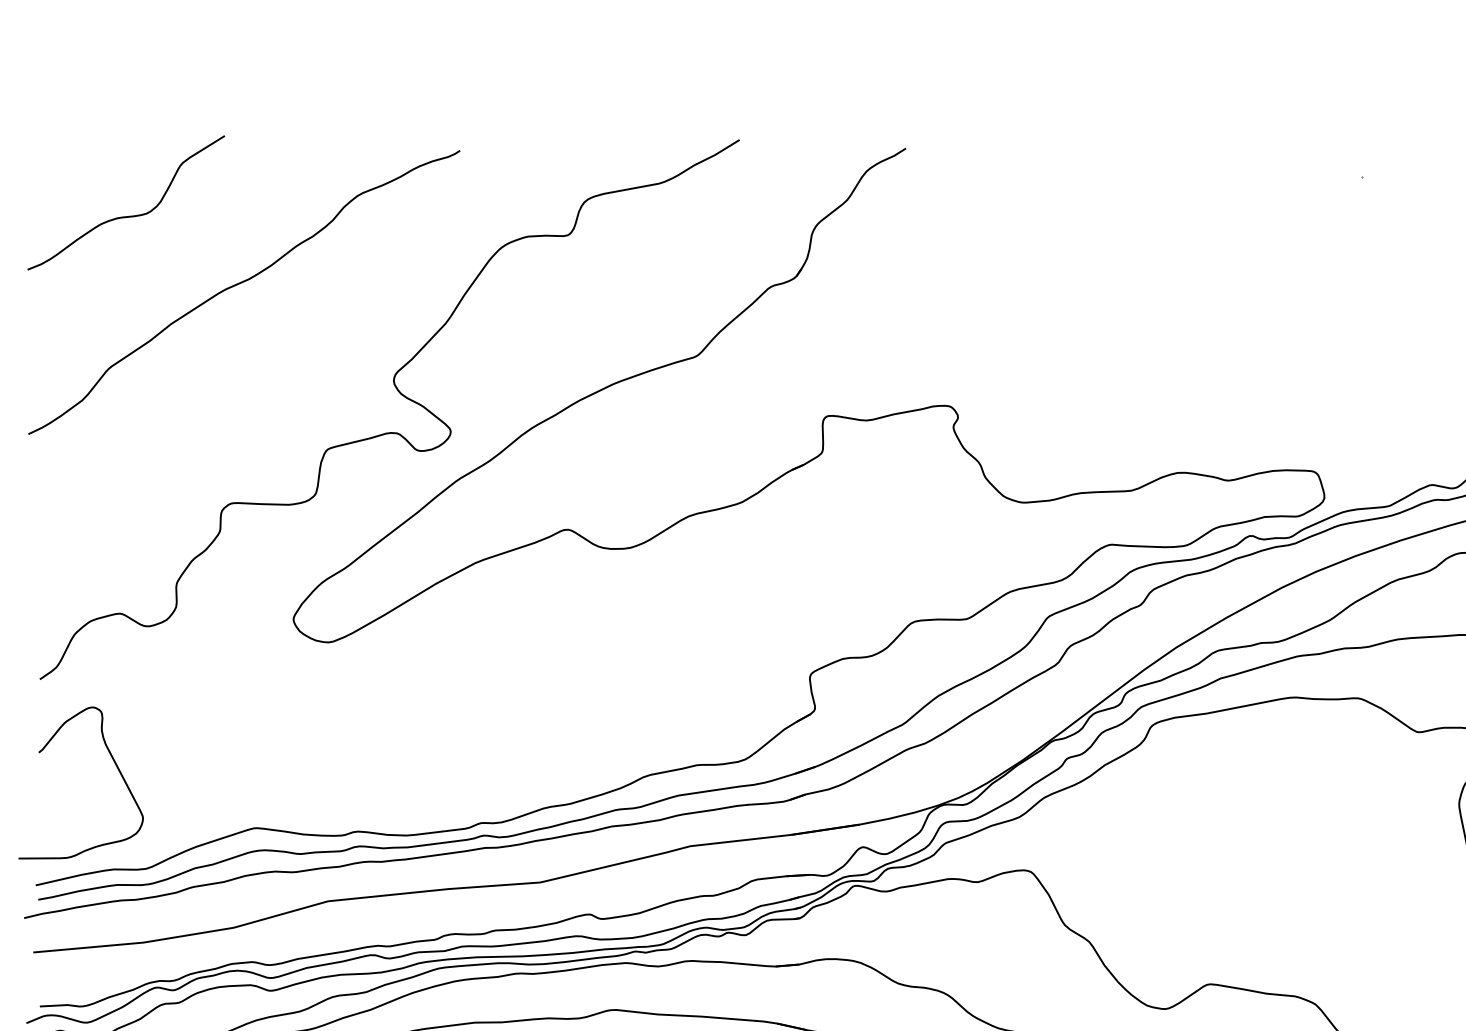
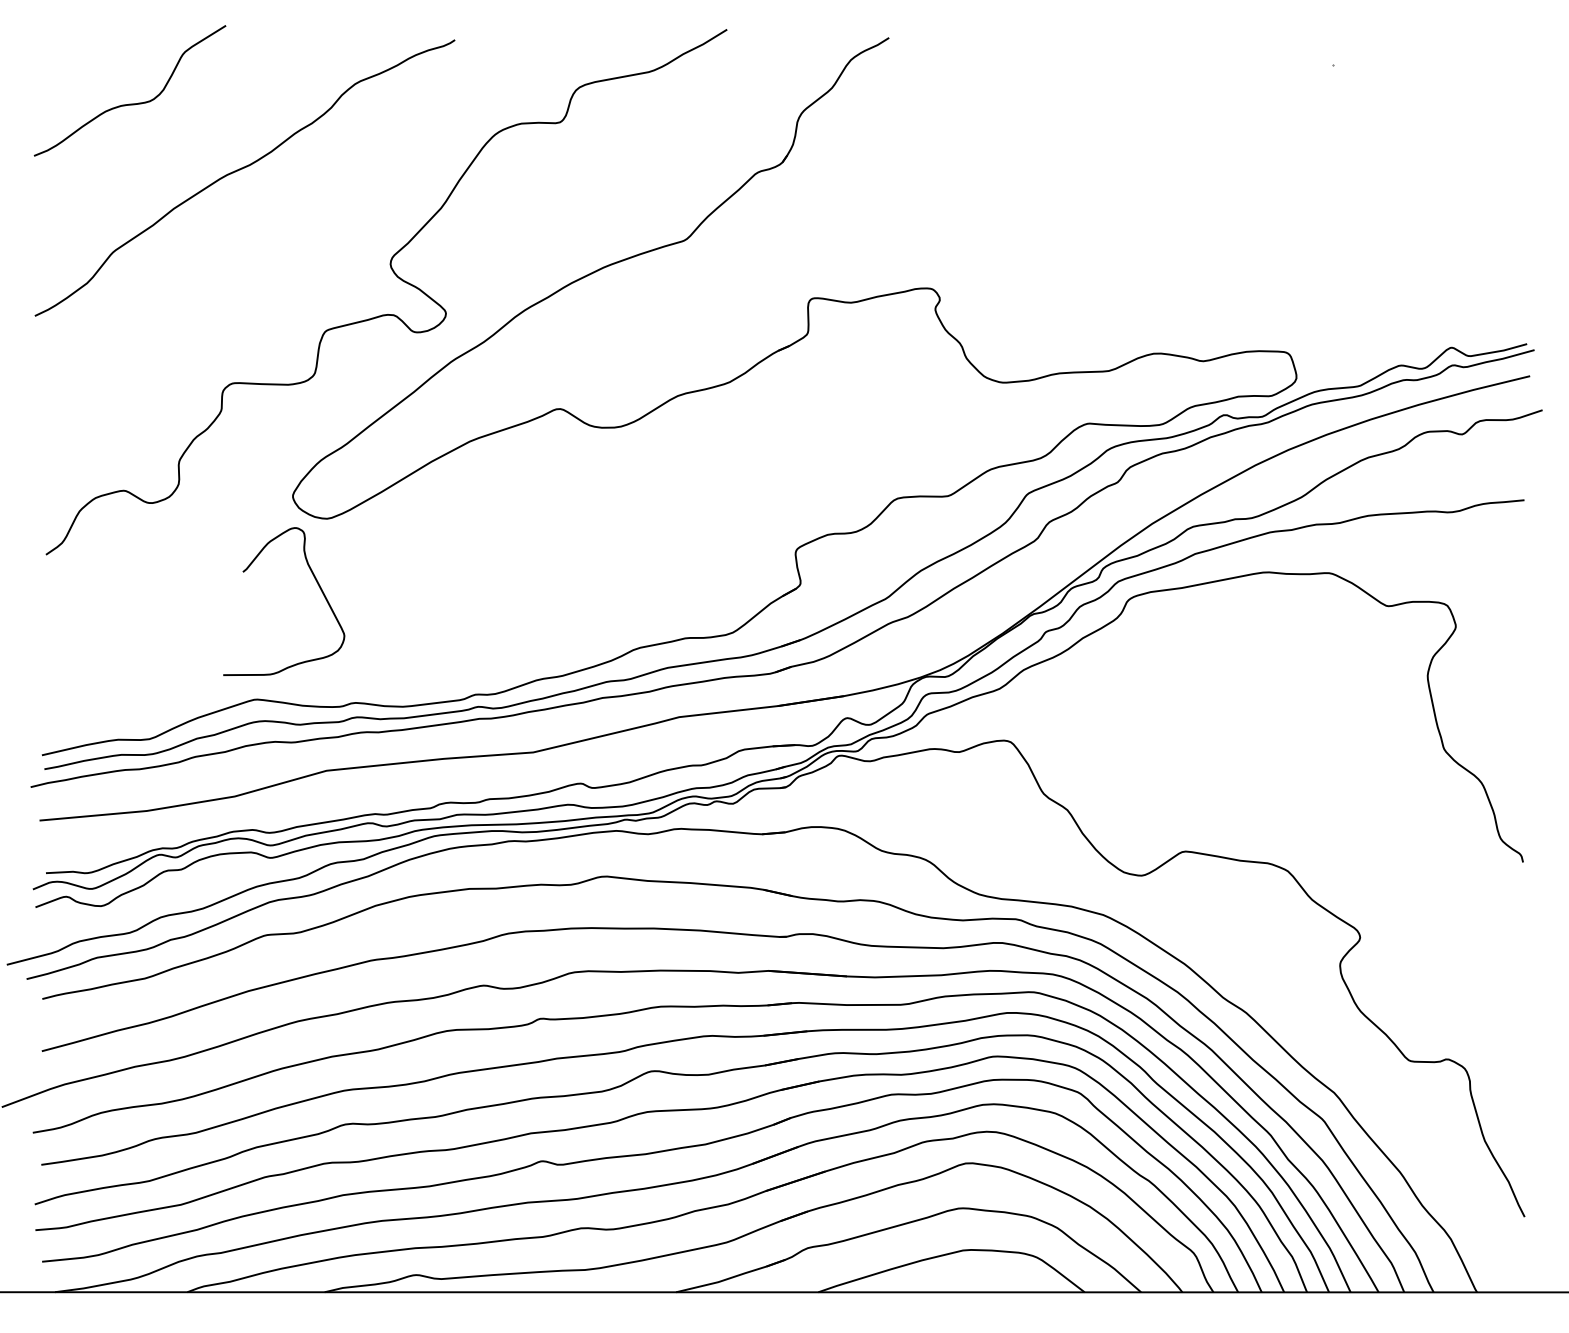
curve: (115, 765) -> (317, 584), moved

